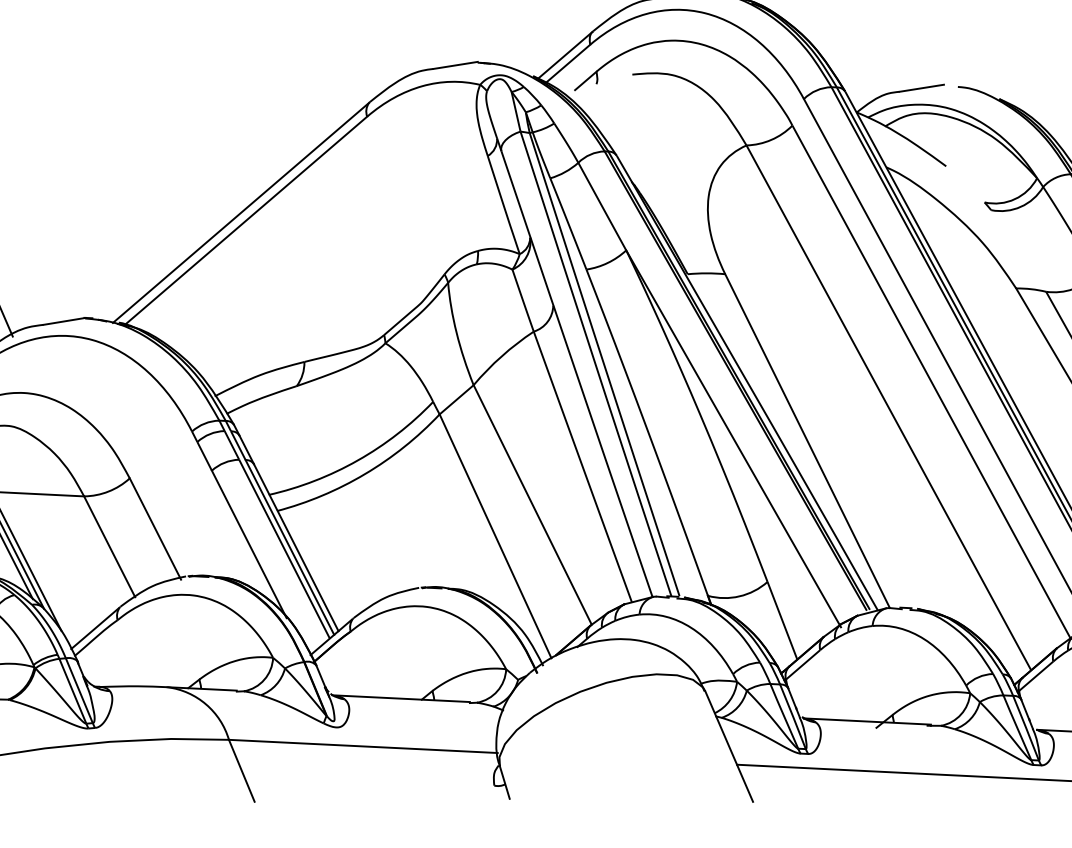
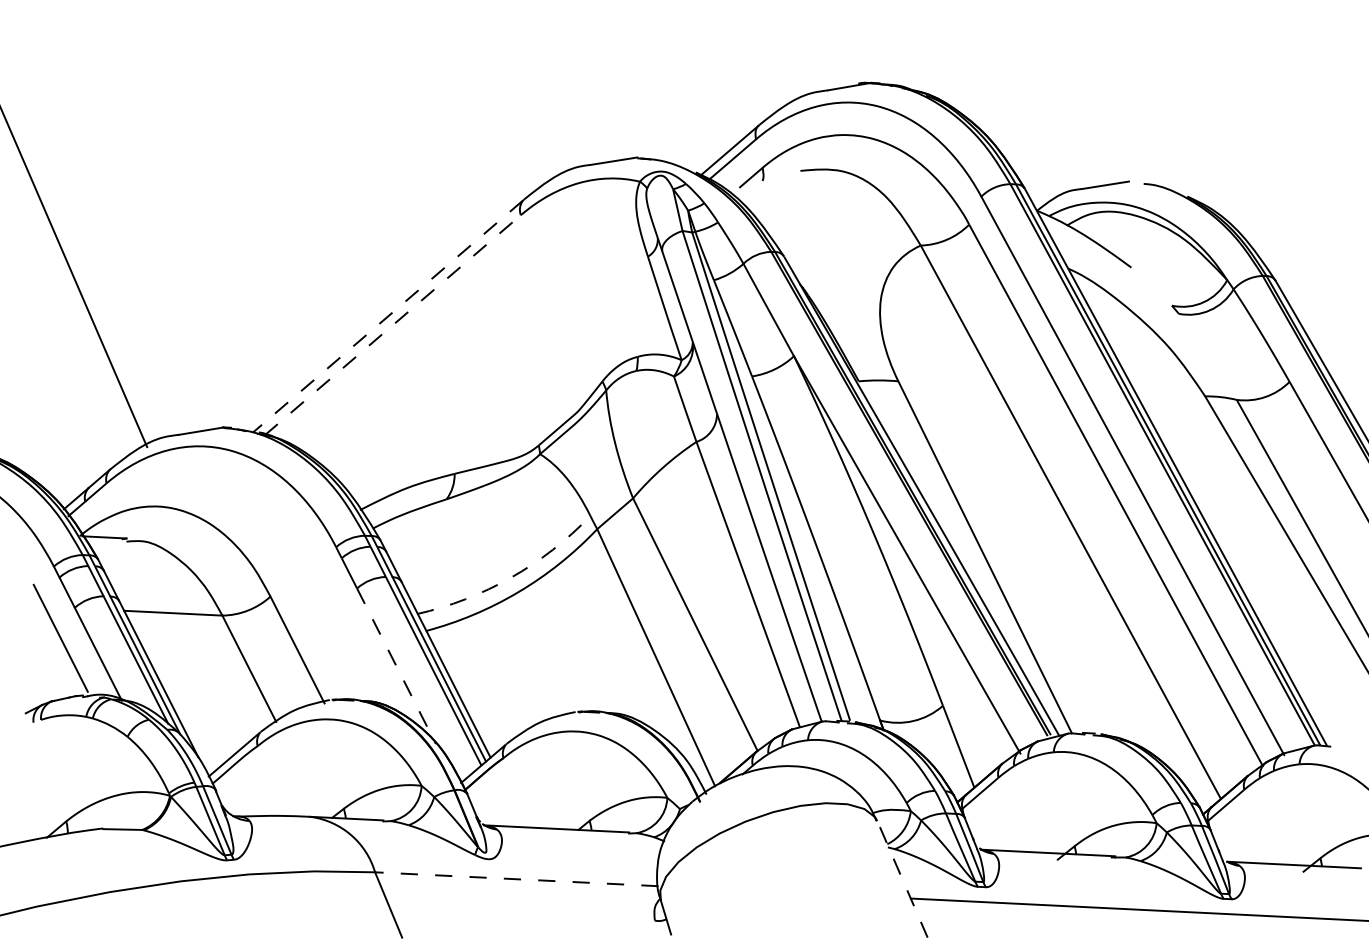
line: (240, 212) -> (387, 316), solid -> dashed
line: (245, 221) -> (392, 325), solid -> dashed
arc: (357, 460) -> (510, 577), solid -> dashed
line: (249, 544) -> (396, 666), solid -> dashed
line: (363, 746) -> (516, 879), solid -> dashed
line: (729, 746) -> (902, 879), solid -> dashed

